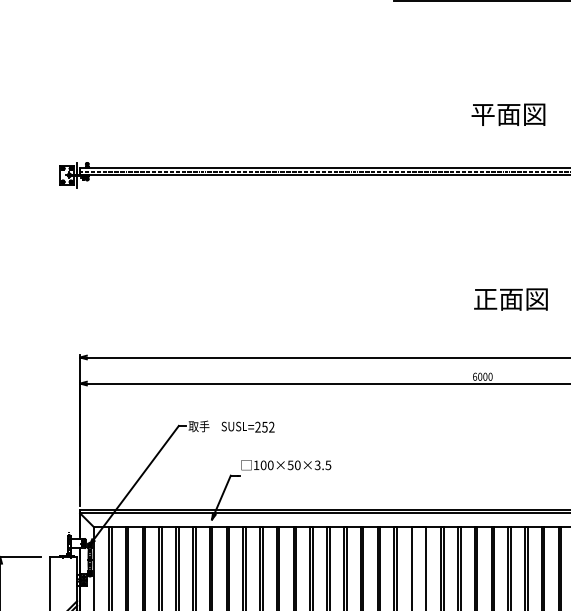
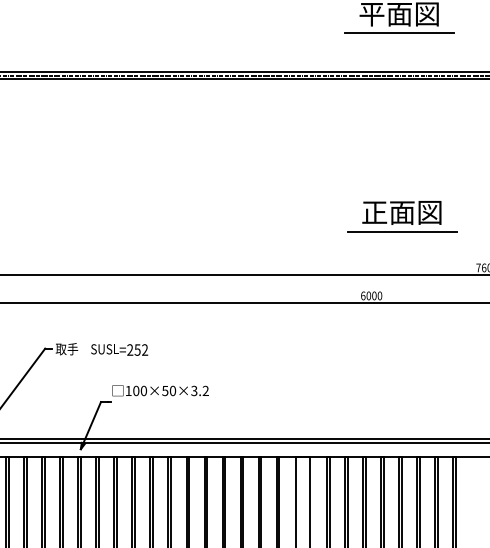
line: (508, 132) -> (399, 33), added
line: (511, 317) -> (402, 232), added
text: (328, 465) -> (205, 391), 100×50×3.5 -> 100×50×3.2

